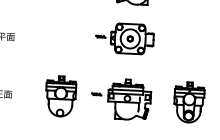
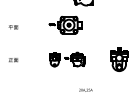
part: (124, 39) -> (65, 25), moved
part: (98, 97) -> (67, 59), size x0.6

